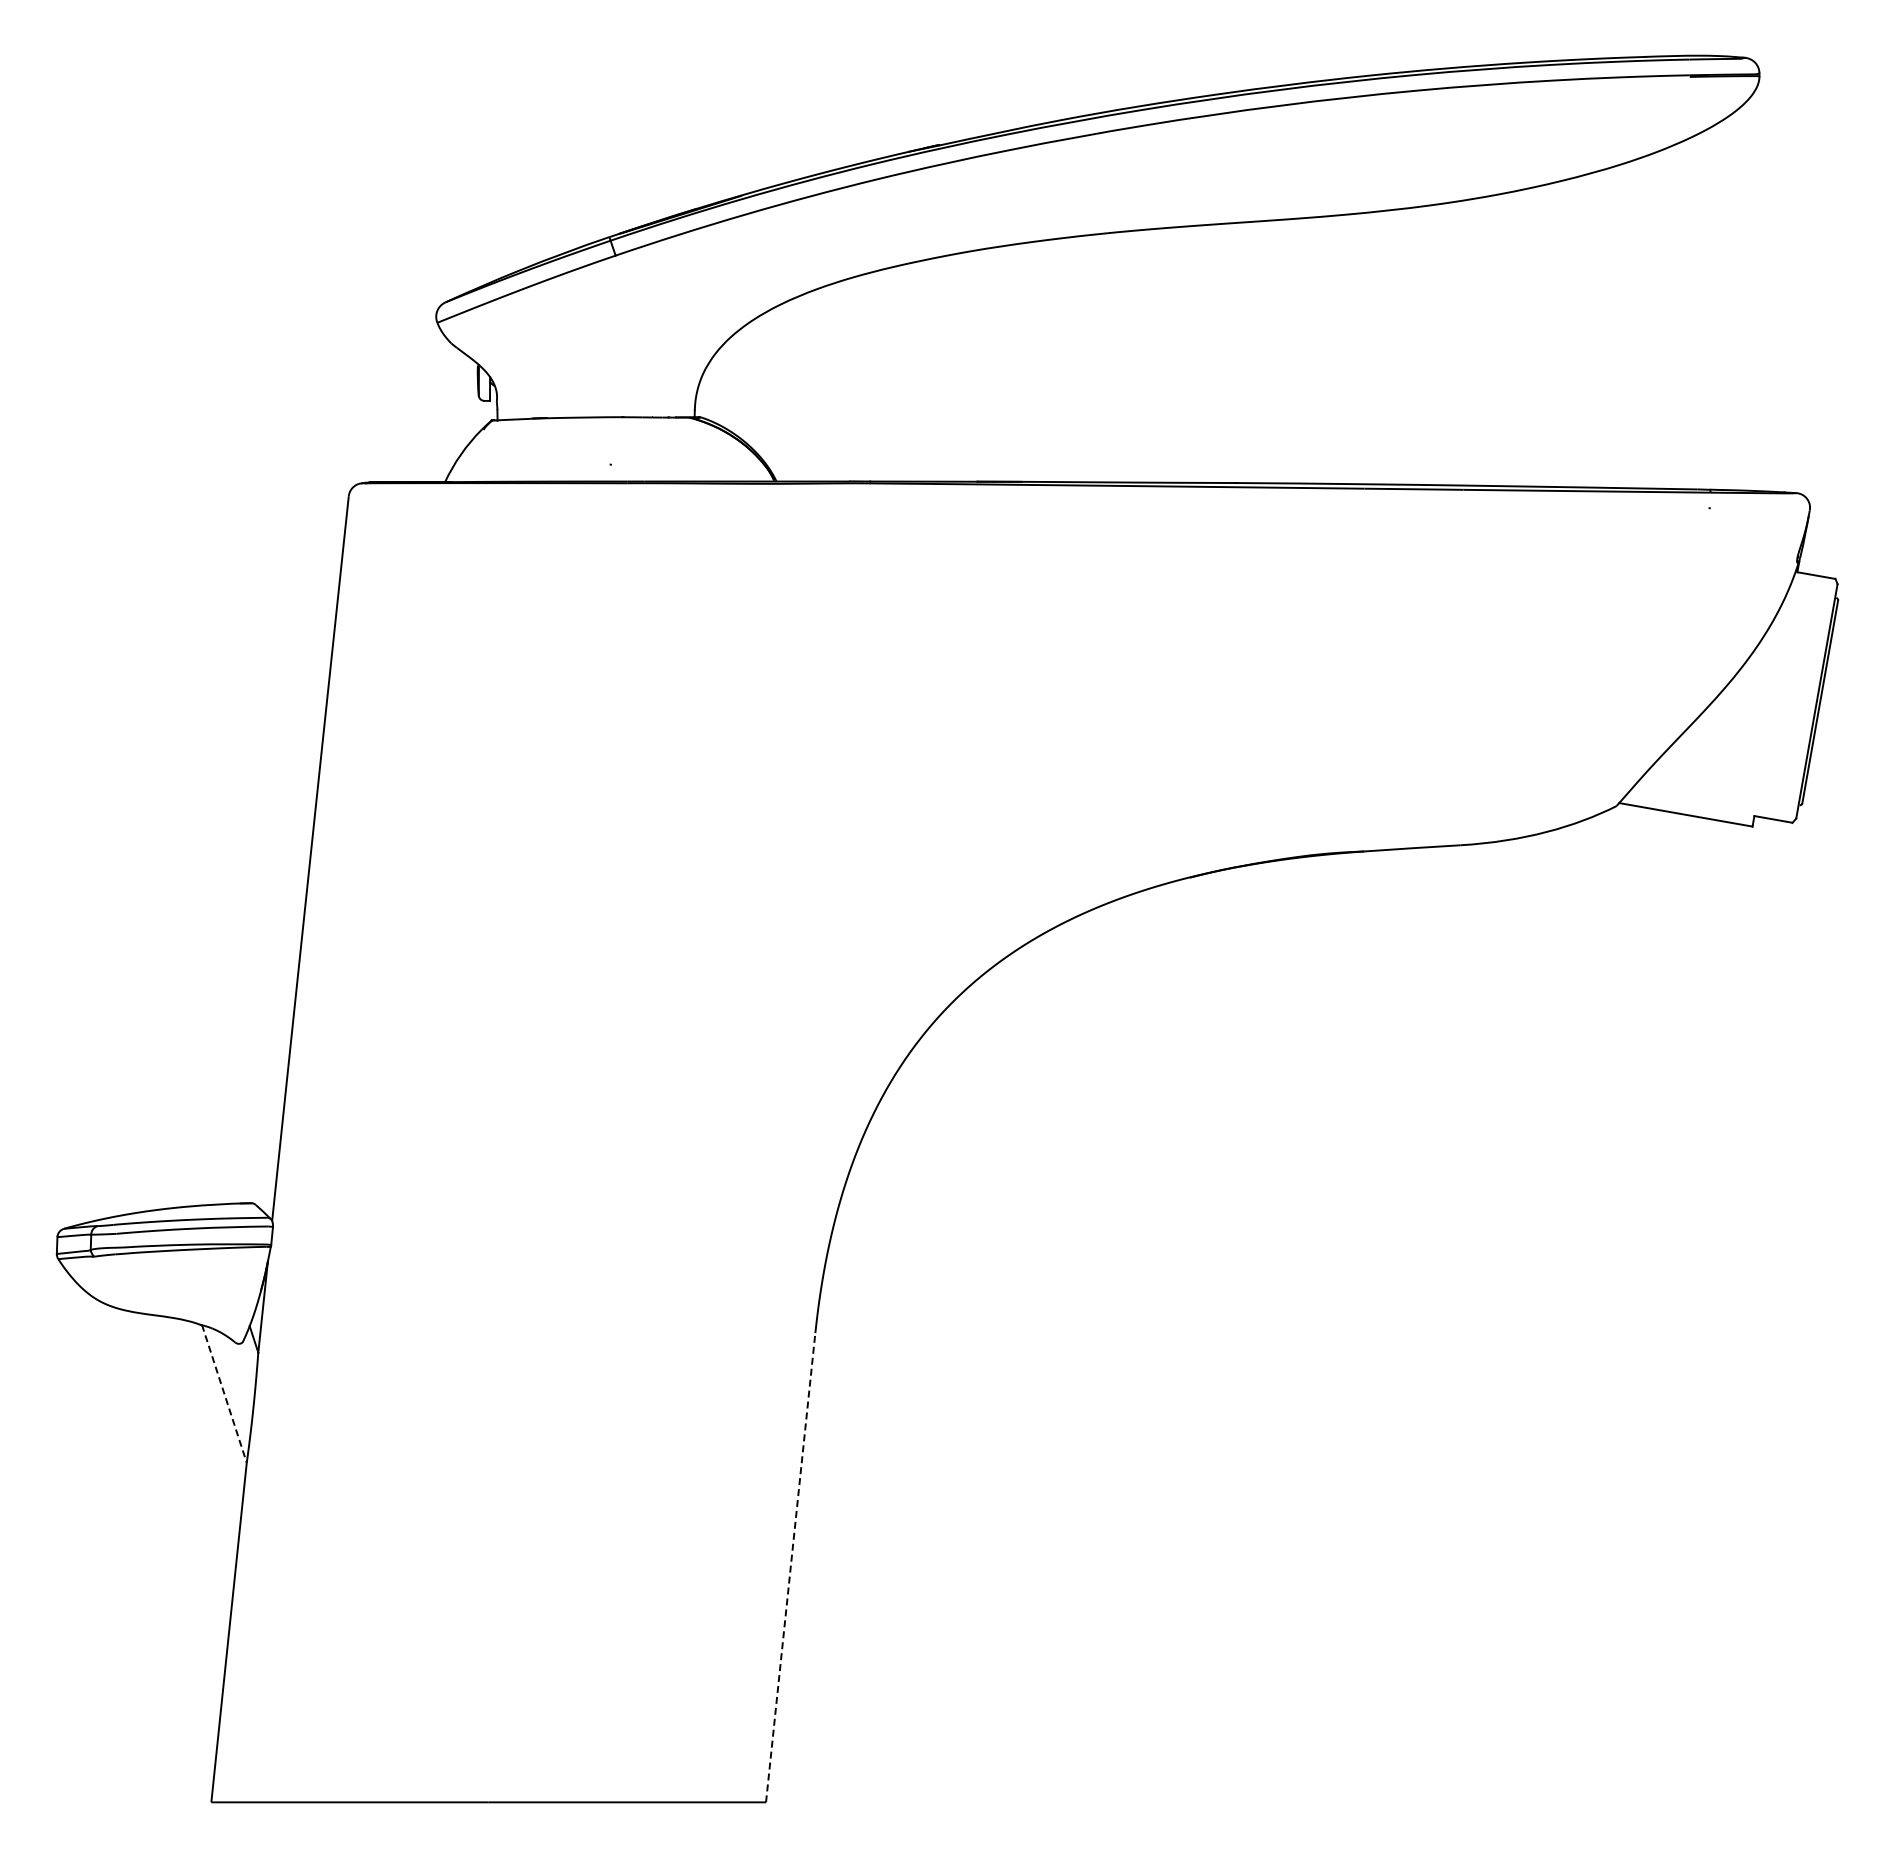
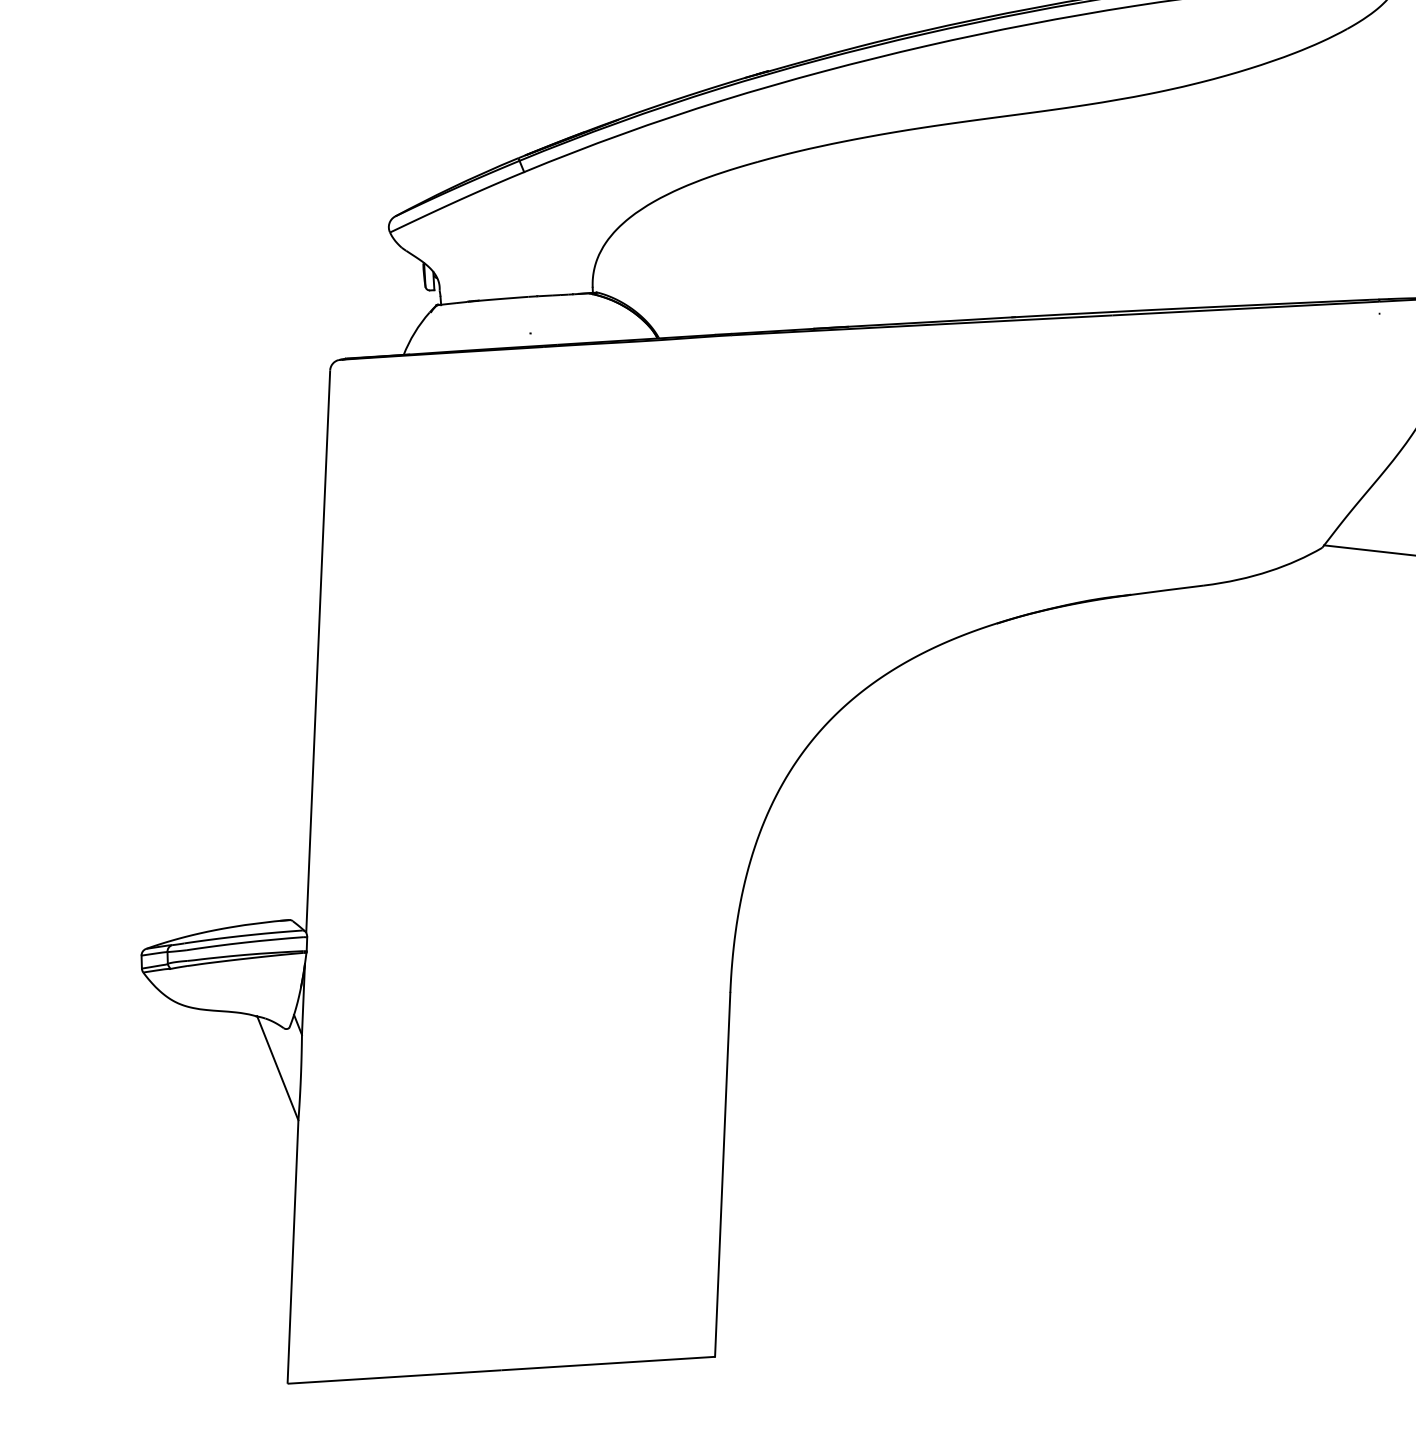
line: (224, 1394) -> (277, 1068), dashed -> solid
line: (790, 1567) -> (722, 1174), dashed -> solid

